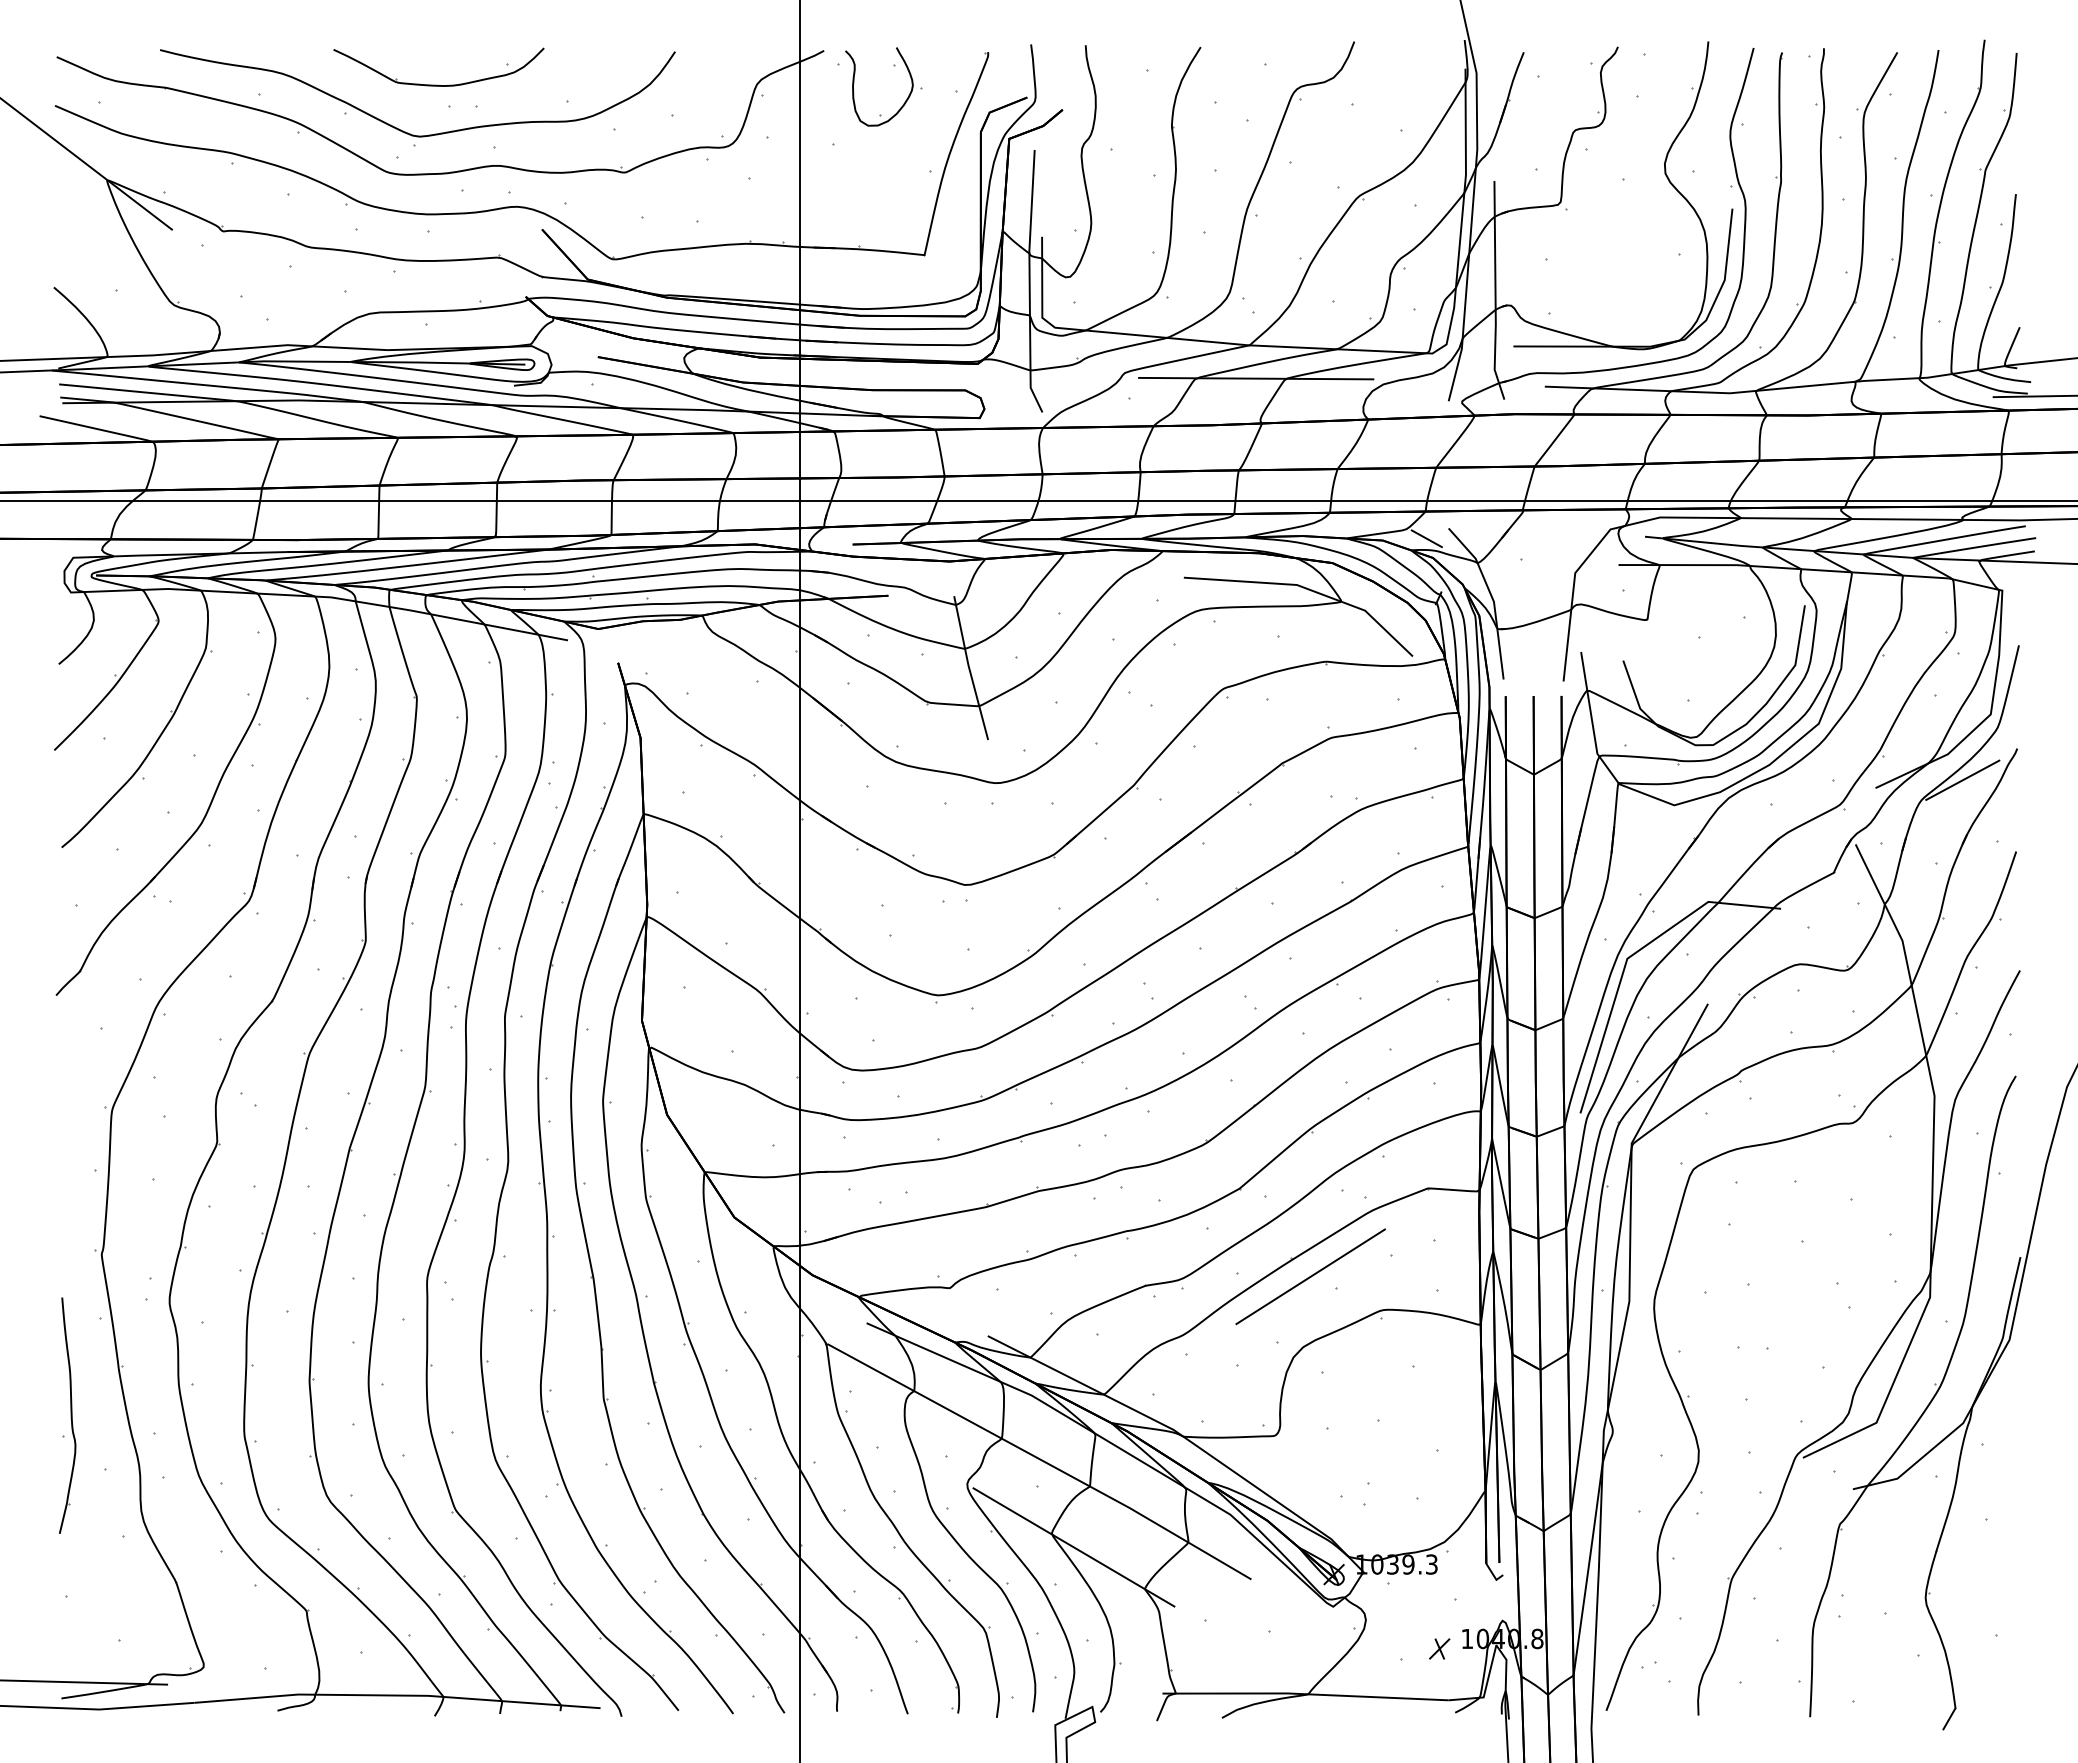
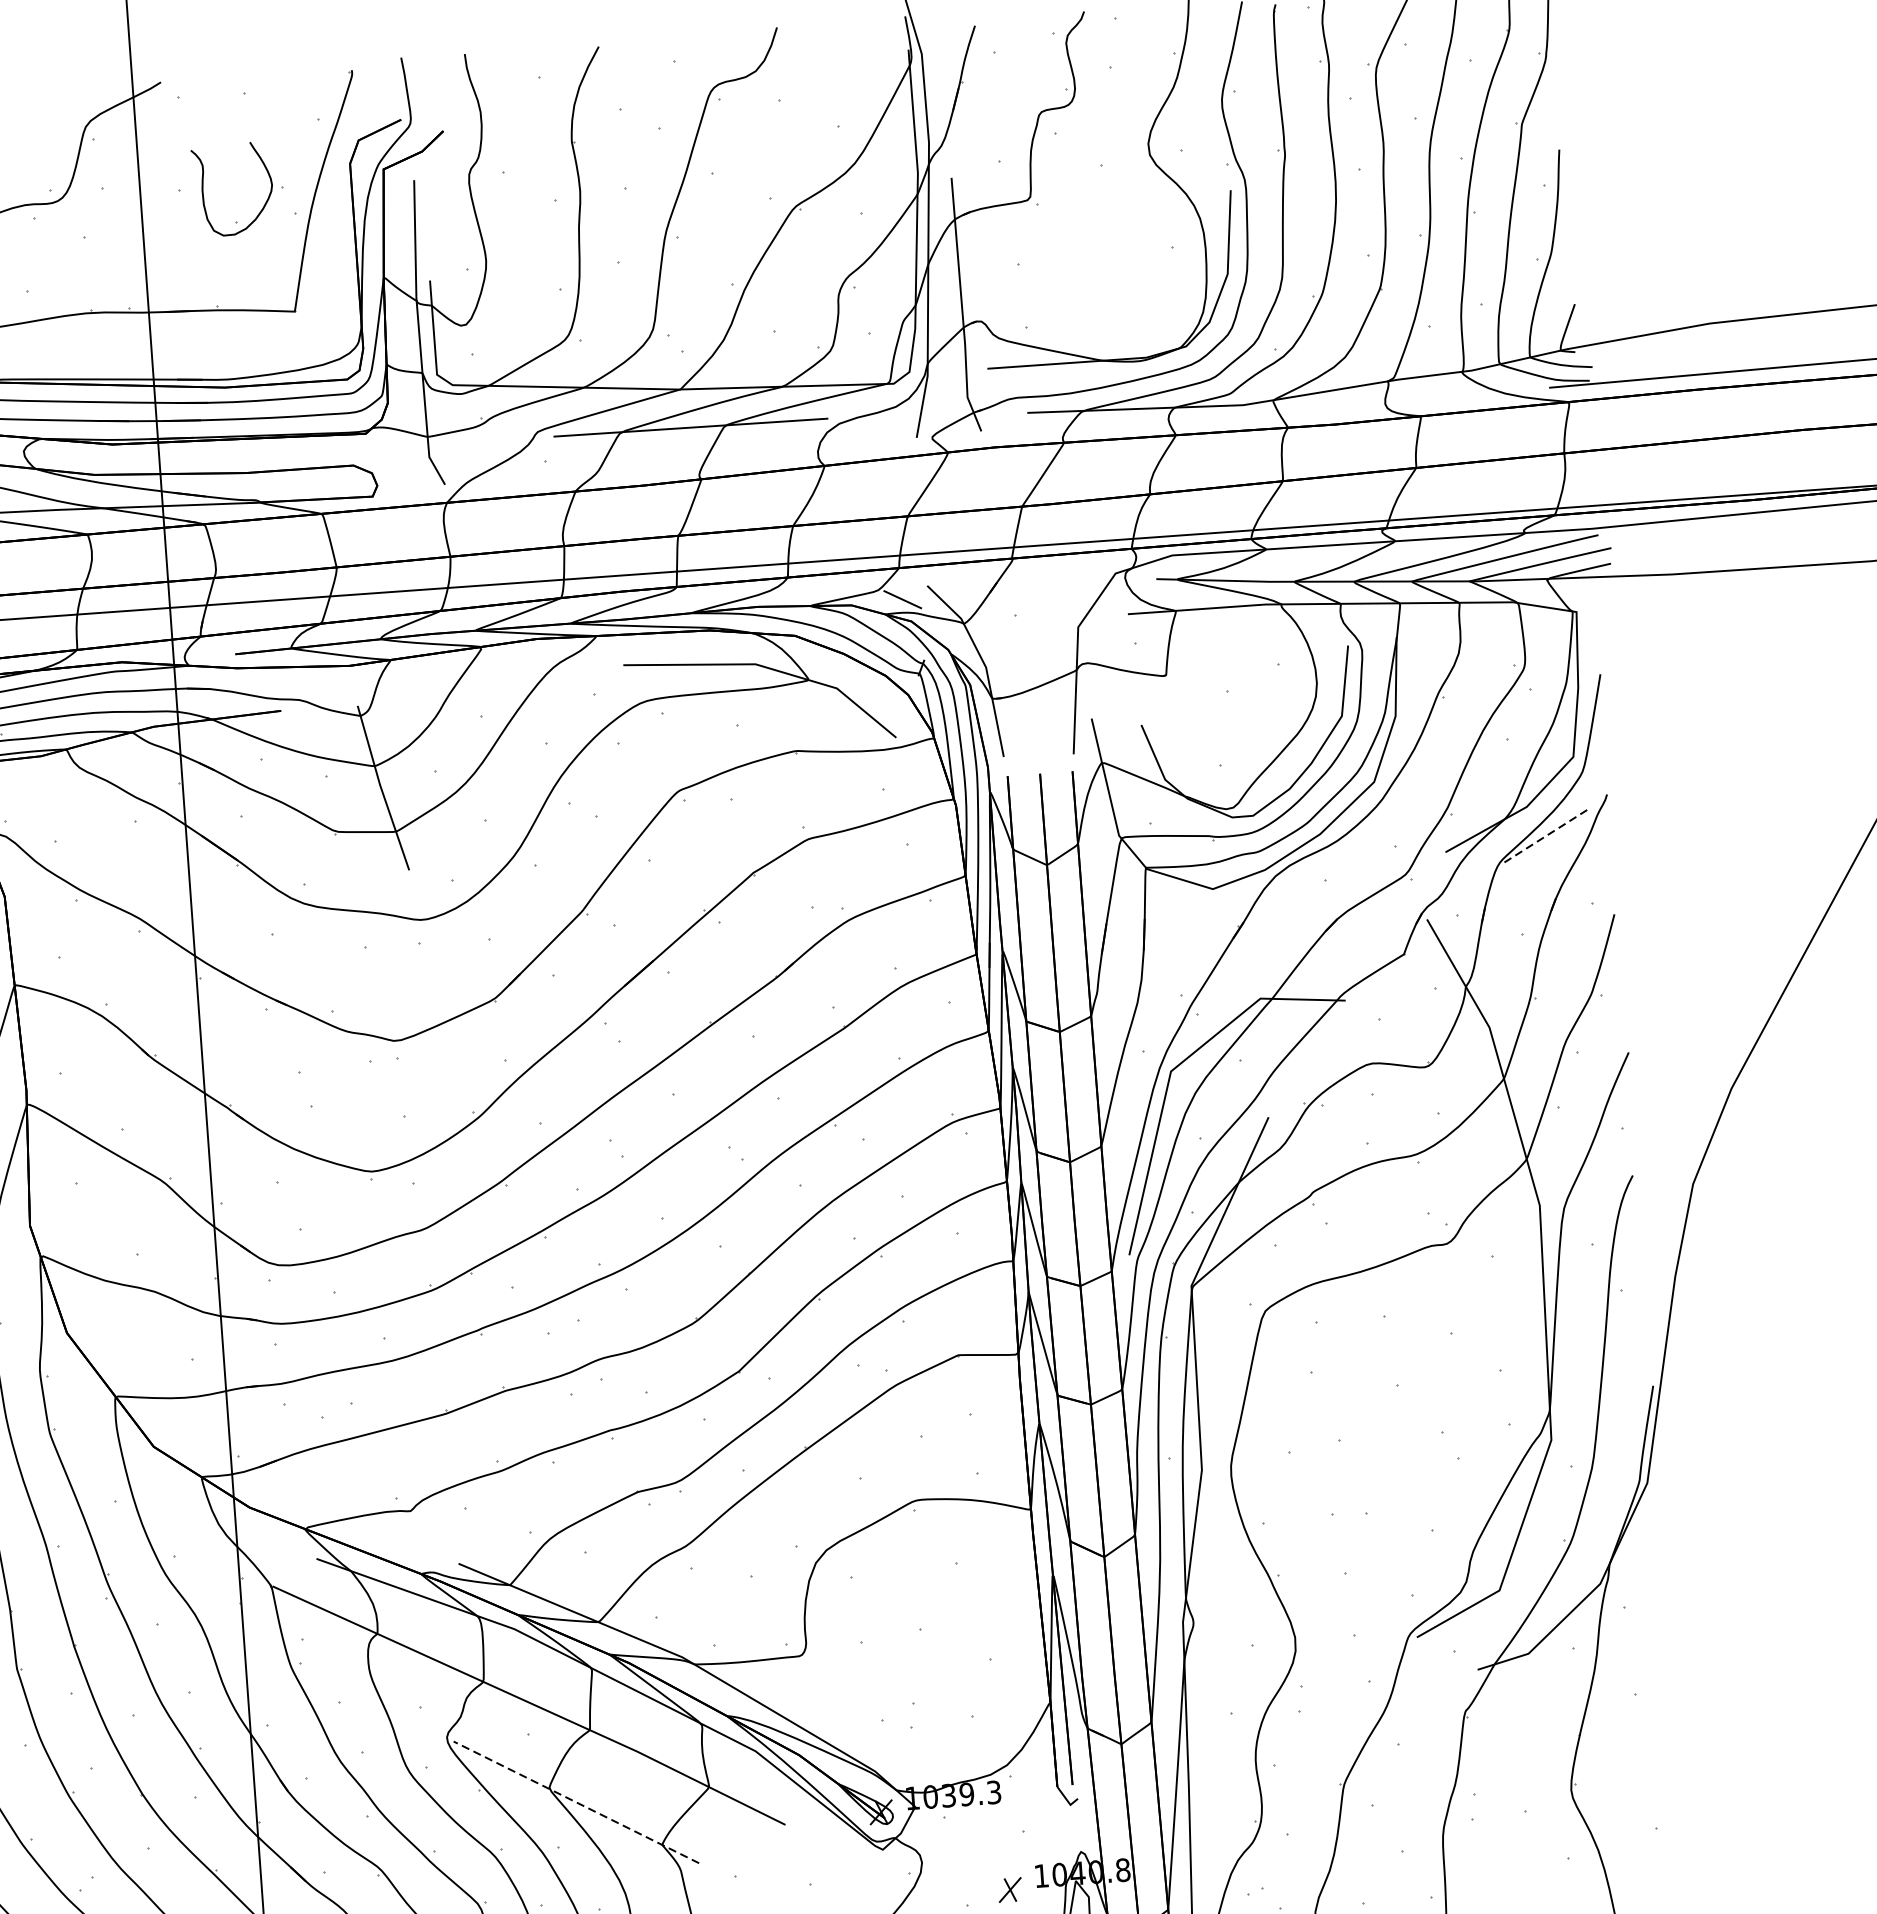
part: (906, 98) -> (265, 200), moved
line: (1963, 780) -> (1547, 836), solid -> dashed
line: (1310, 1276) -> (828, 1467), removed
line: (1073, 1547) -> (575, 1802), solid -> dashed

